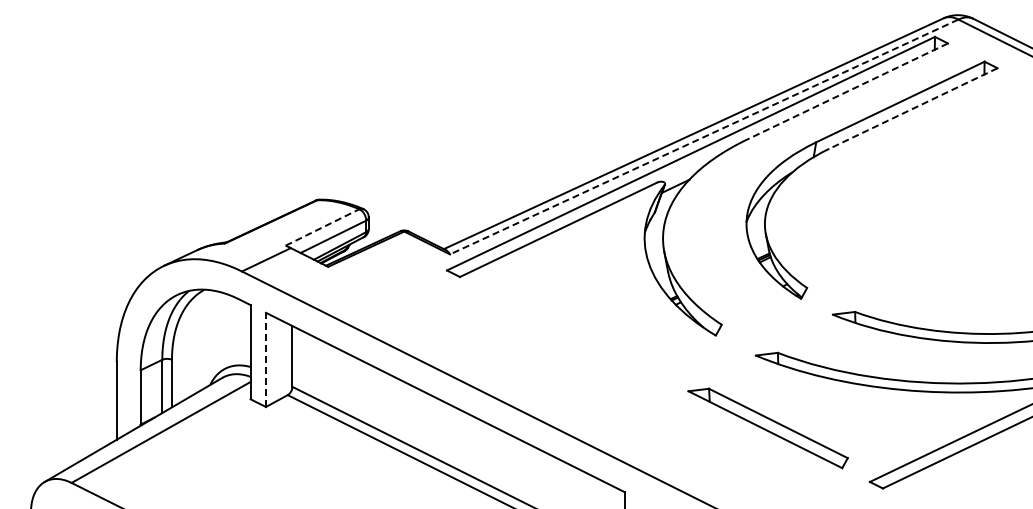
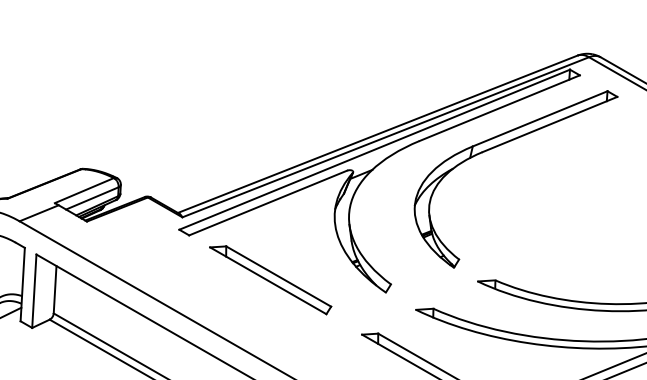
line: (847, 91) -> (499, 108), dashed -> solid
line: (912, 108) -> (549, 124), dashed -> solid
line: (703, 137) -> (385, 137), dashed -> solid
line: (322, 227) -> (84, 190), dashed -> solid
part: (566, 327) -> (269, 279), added
line: (265, 359) -> (33, 290), dashed -> solid

